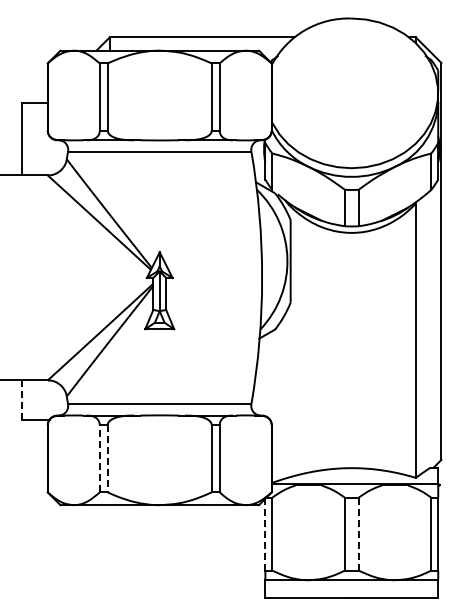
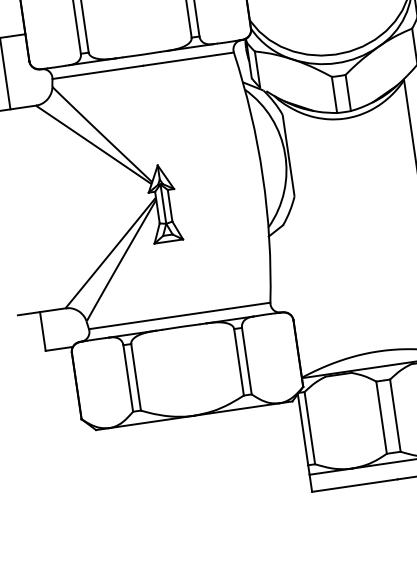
line: (22, 399) -> (43, 330), dashed -> solid
line: (99, 458) -> (127, 378), dashed -> solid
line: (107, 458) -> (135, 377), dashed -> solid
line: (265, 534) -> (303, 429), dashed -> solid
line: (358, 534) -> (395, 416), dashed -> solid

